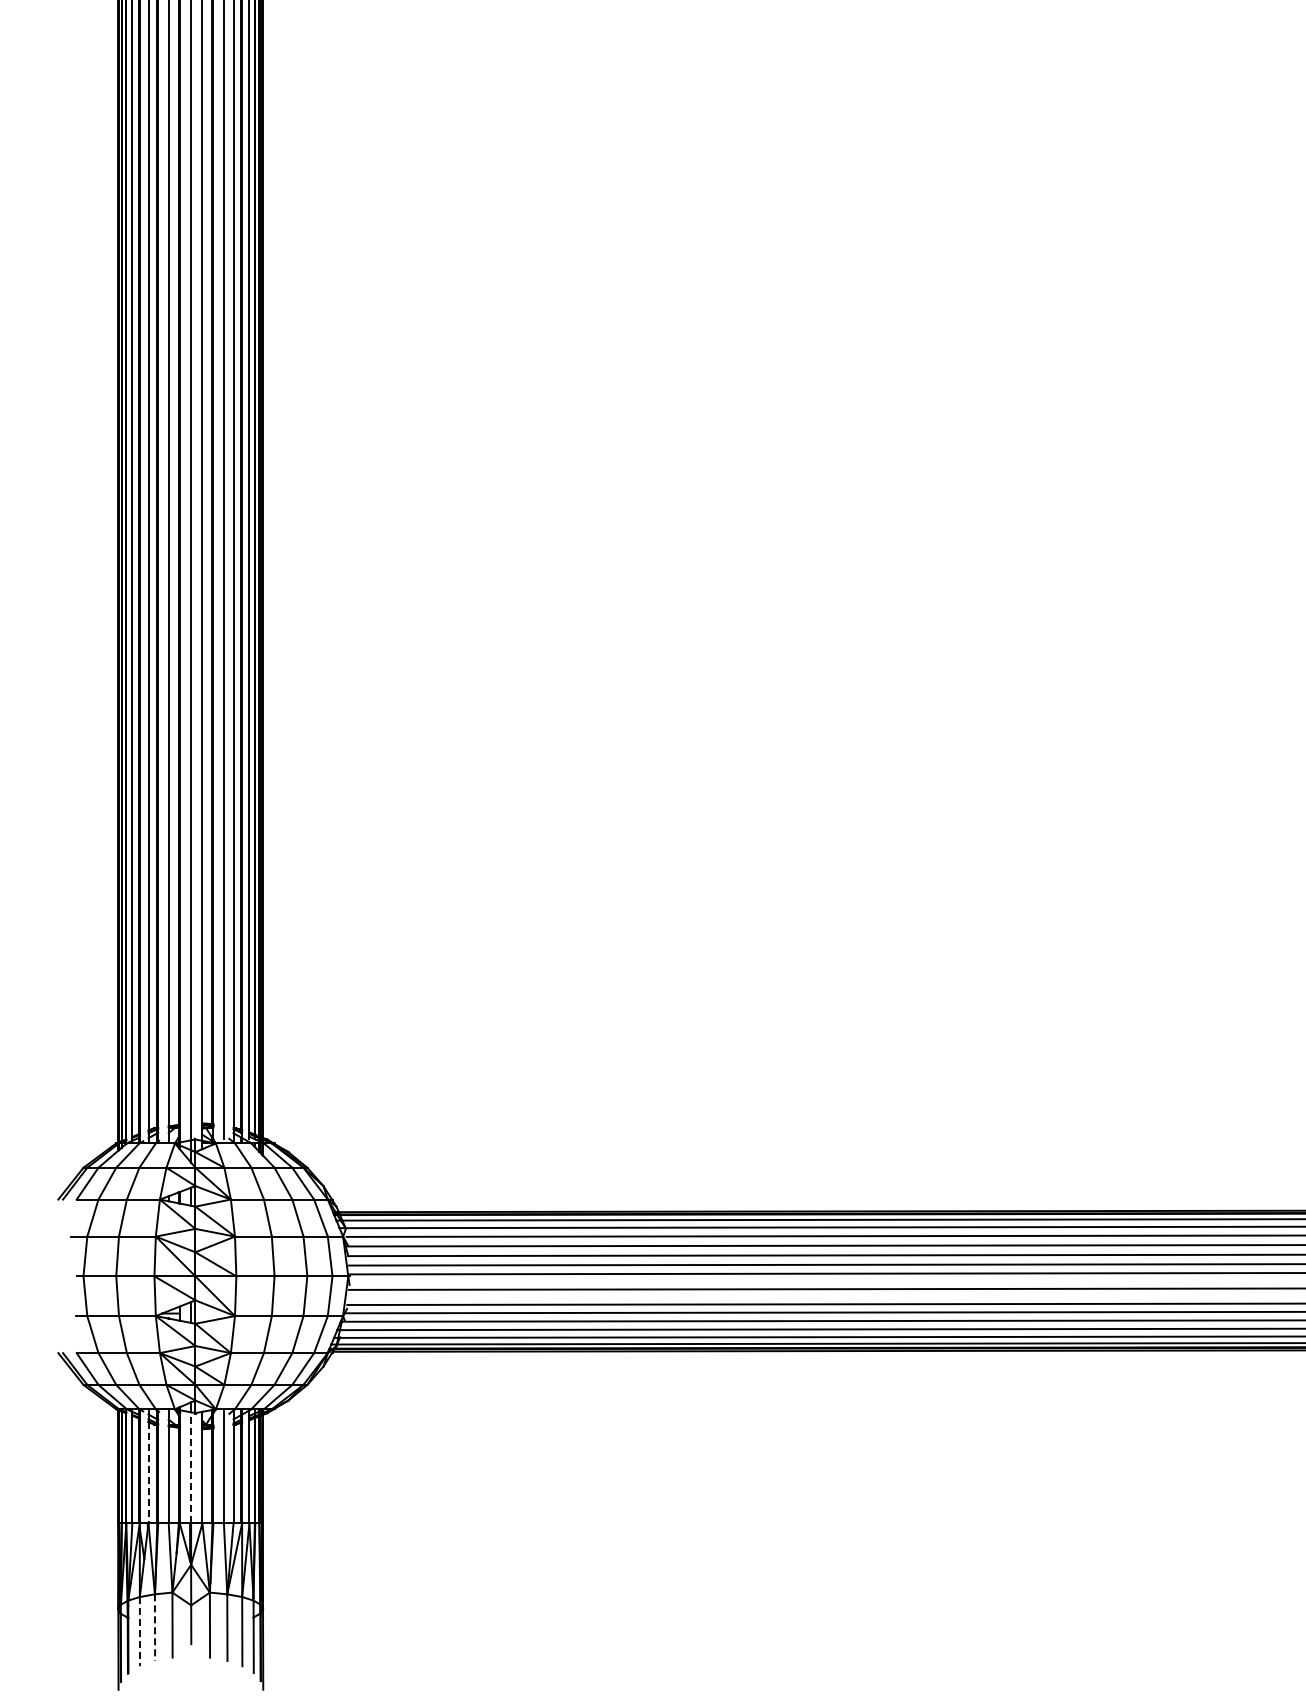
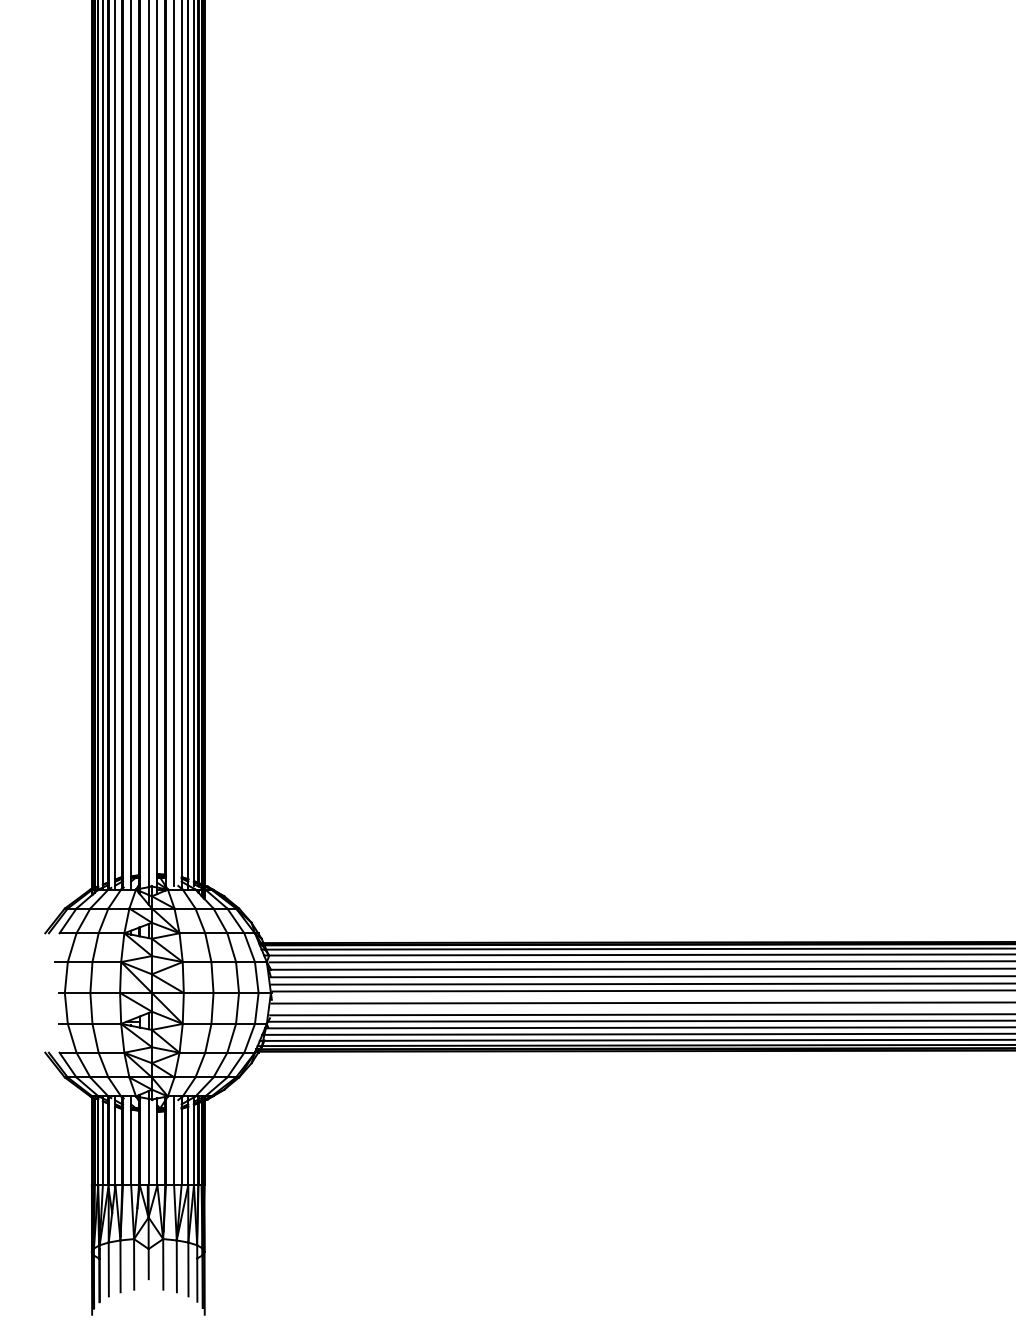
line: (191, 1467) -> (148, 1141), dashed -> solid
line: (148, 1472) -> (115, 1145), dashed -> solid
line: (155, 1628) -> (120, 1267), dashed -> solid
line: (139, 1631) -> (108, 1269), dashed -> solid

